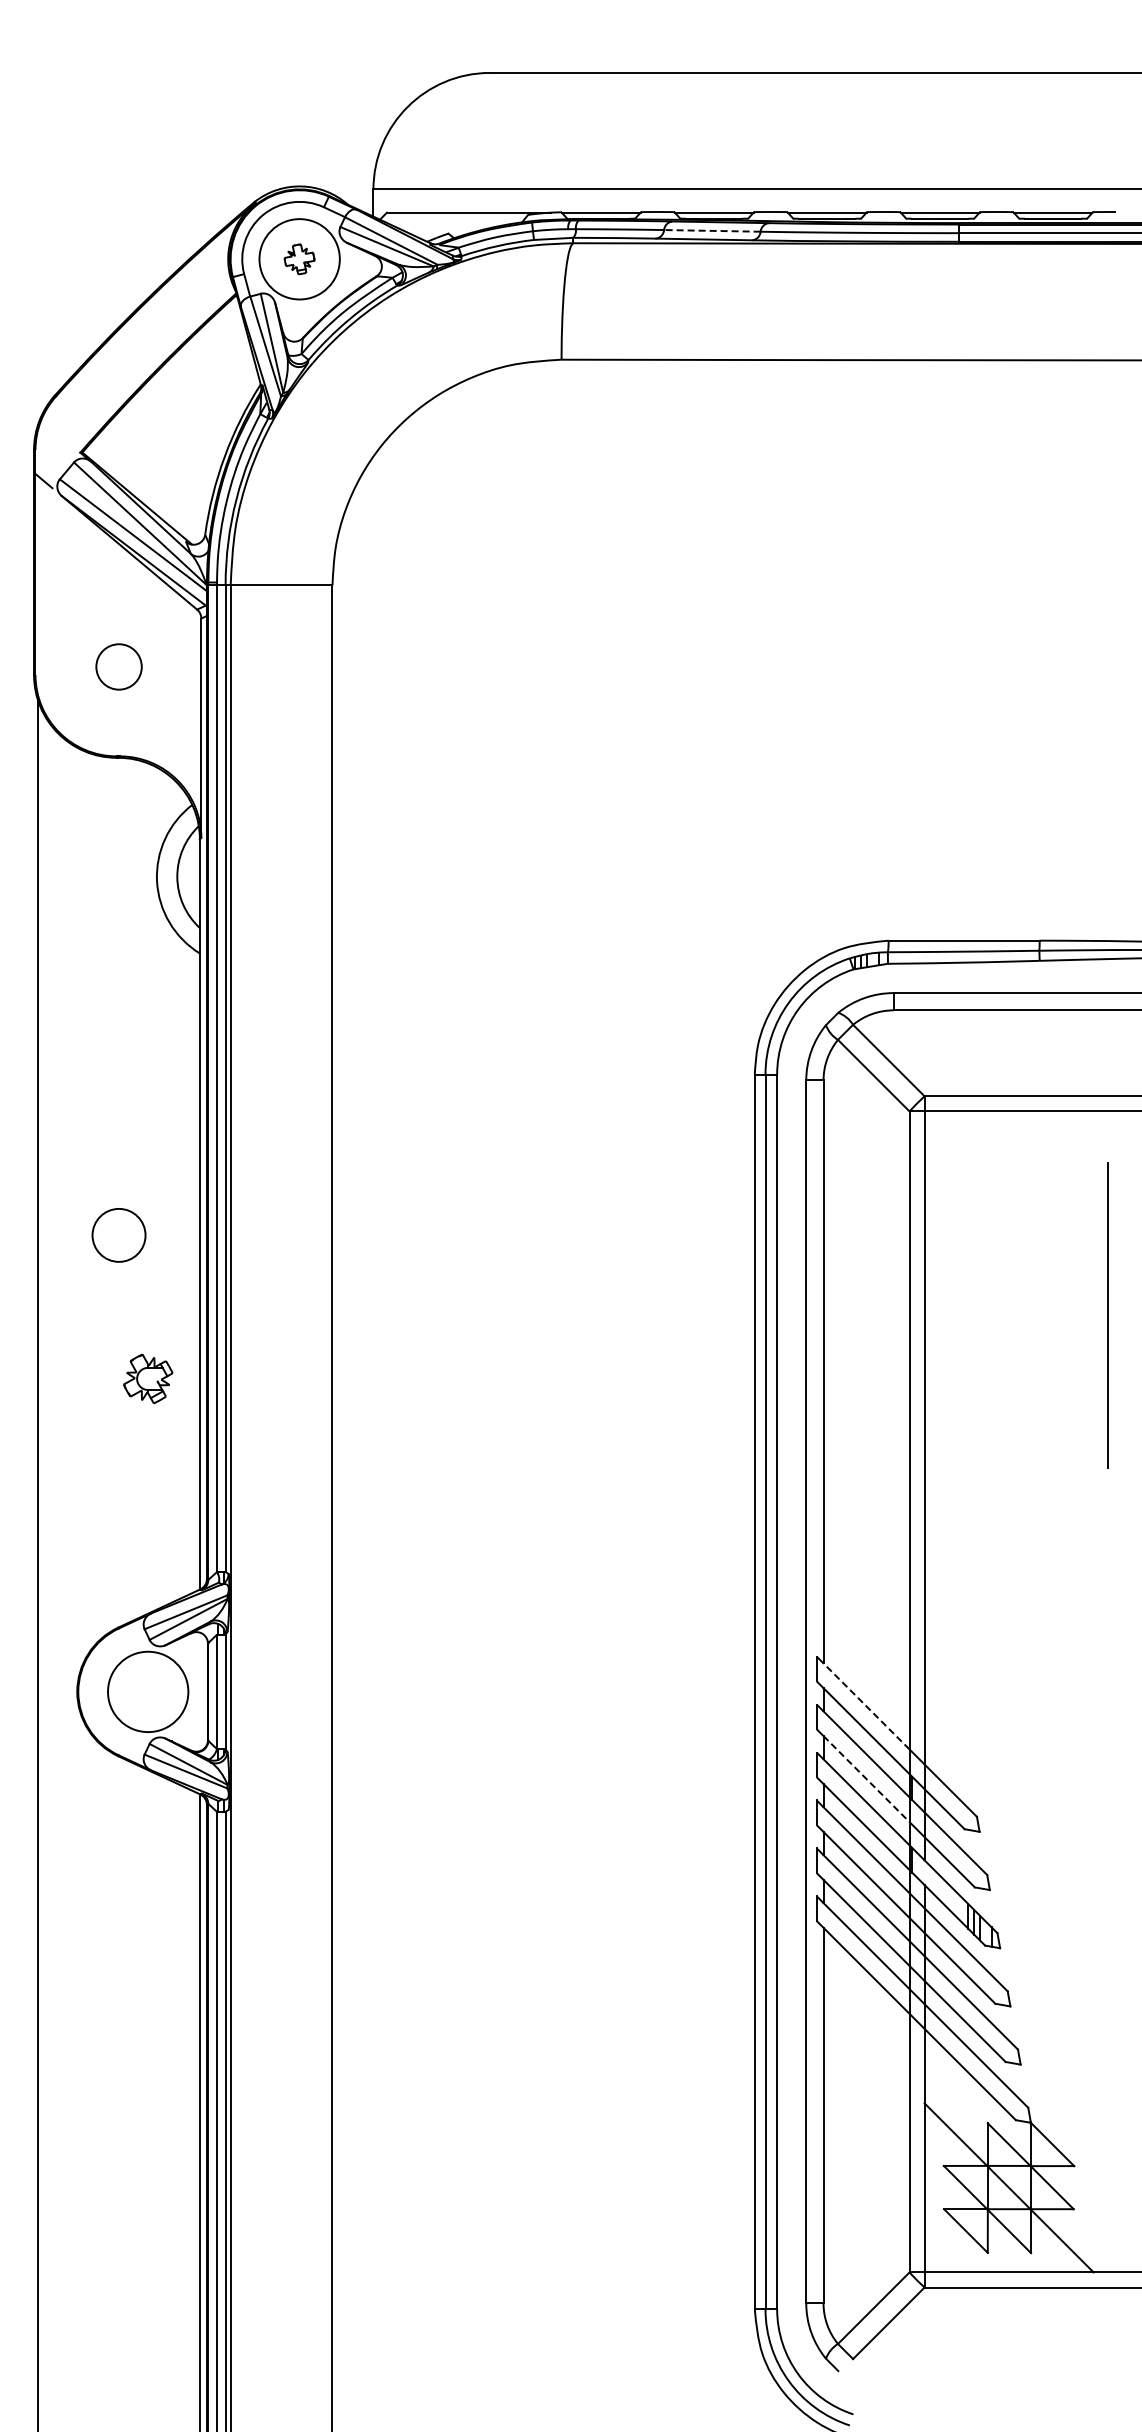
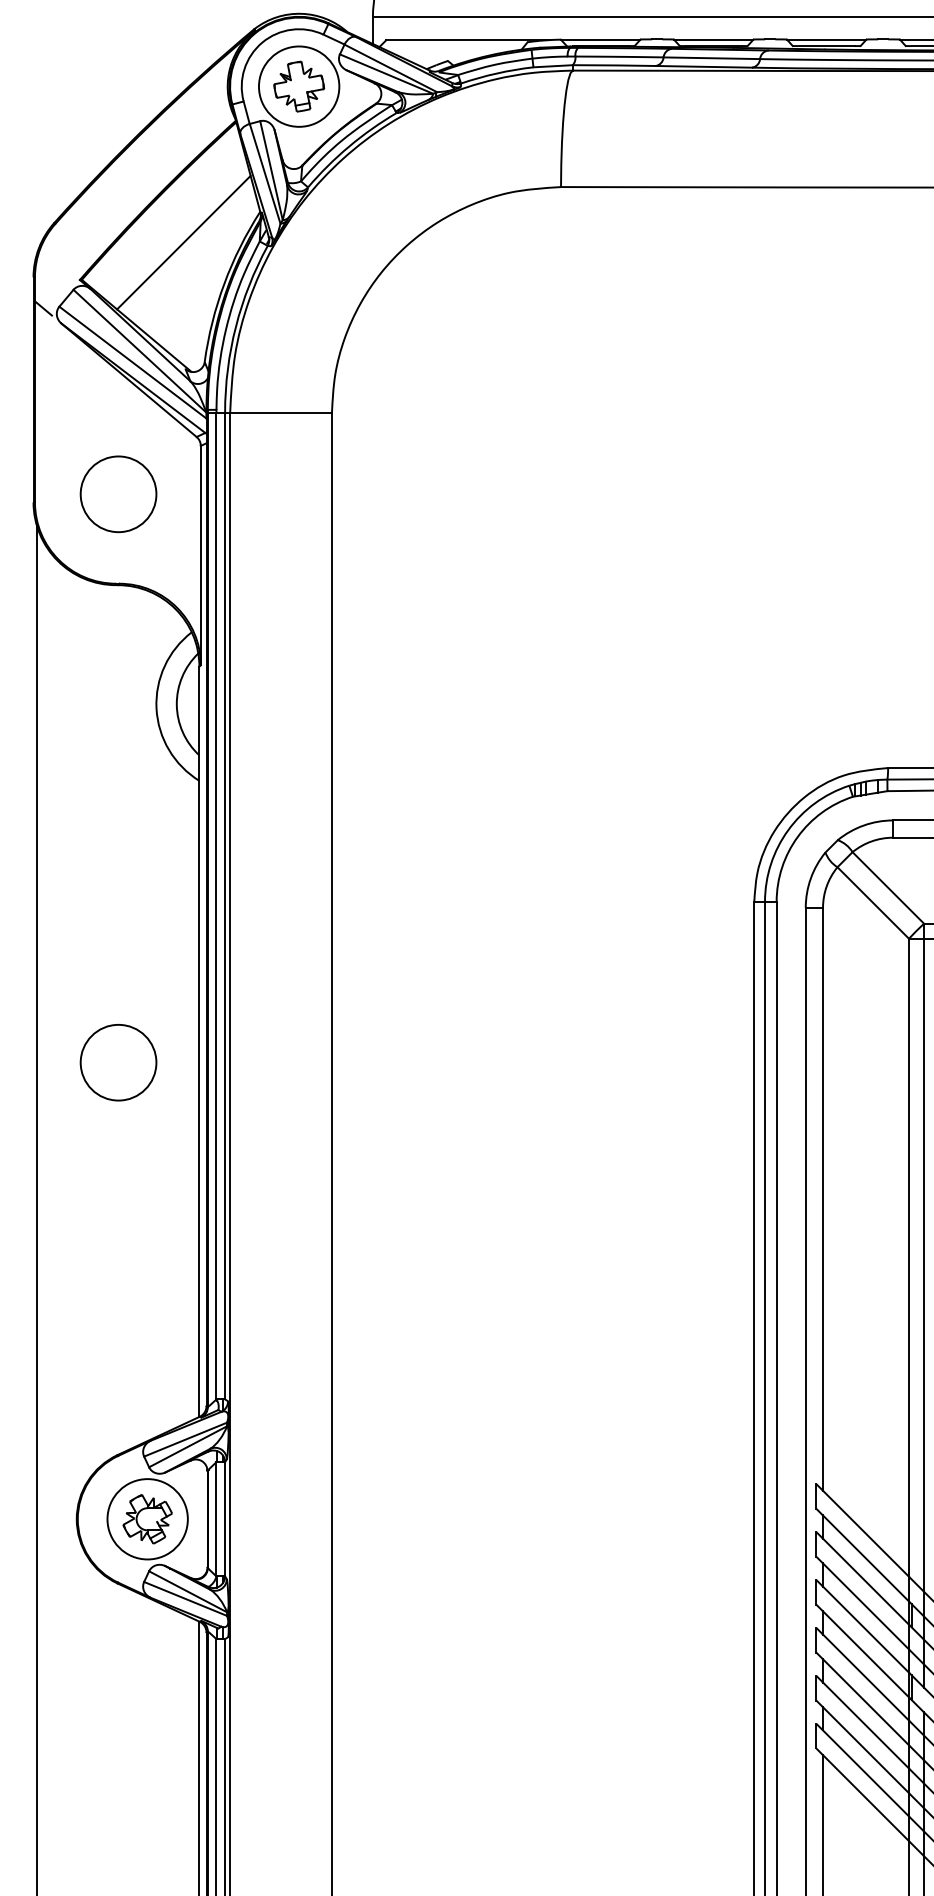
line: (711, 230) -> (710, 57), dashed -> solid
part: (299, 259) -> (298, 86), size x1.67
line: (184, 415) -> (183, 242), added
circle: (118, 666) -> (117, 493), size x1.67
circle: (118, 1235) -> (117, 1062), size x1.43
part: (148, 1378) -> (147, 1518), moved
line: (866, 1706) -> (865, 1533), dashed -> solid
line: (866, 1779) -> (865, 1606), dashed -> solid

